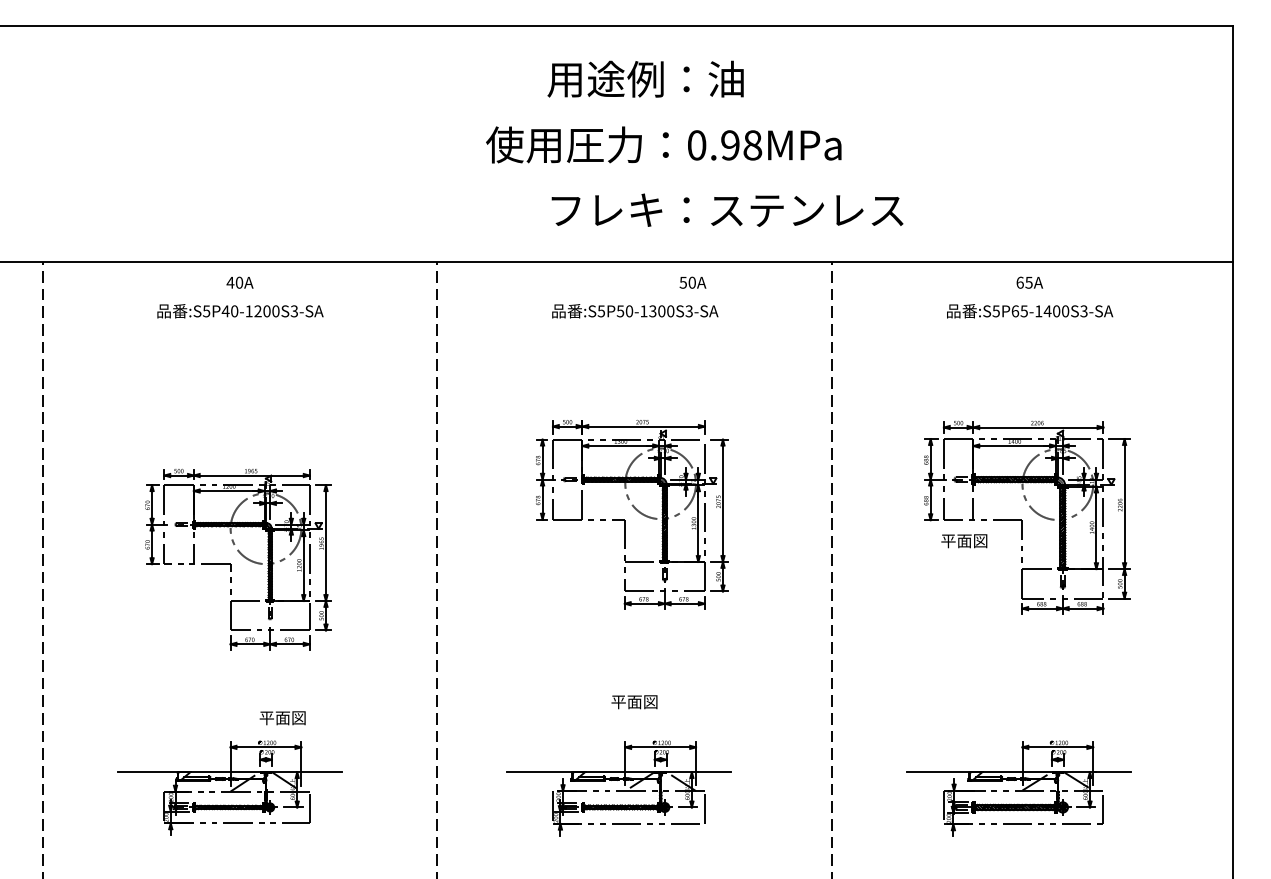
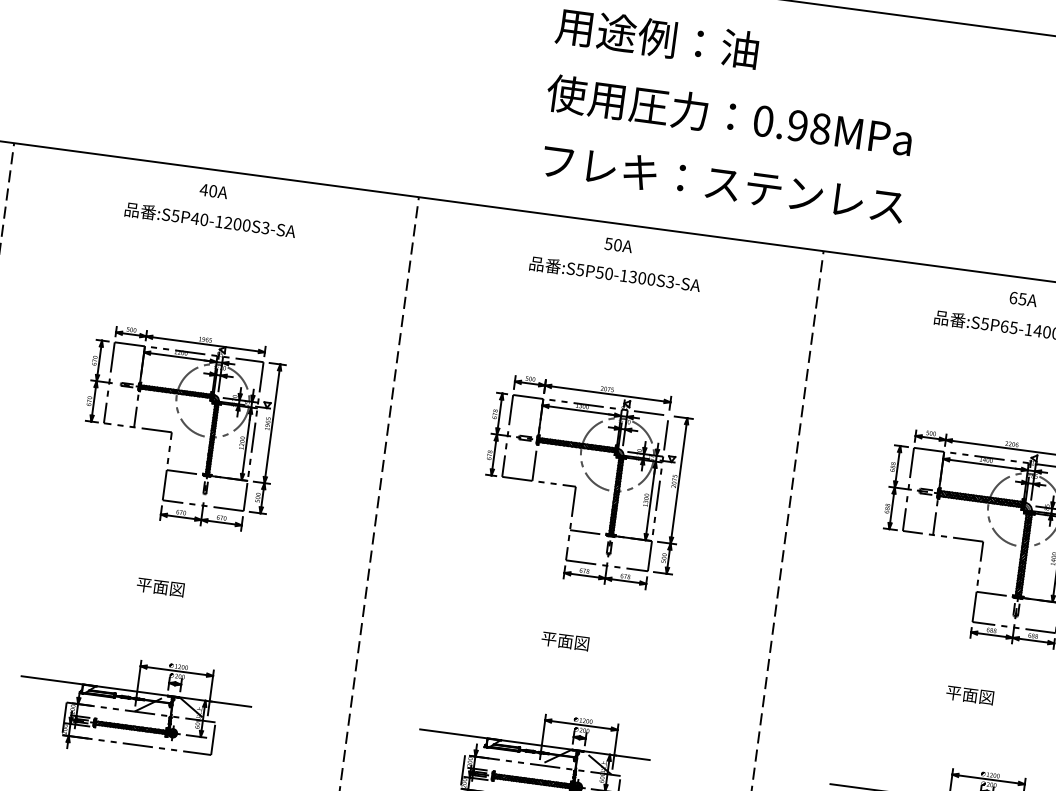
text: (663, 144) -> (729, 115), moved
text: (692, 282) -> (618, 244), moved
text: (964, 541) -> (970, 695), moved
part: (238, 559) -> (180, 428), moved
text: (634, 702) -> (565, 641), moved
text: (282, 718) -> (160, 587), moved

